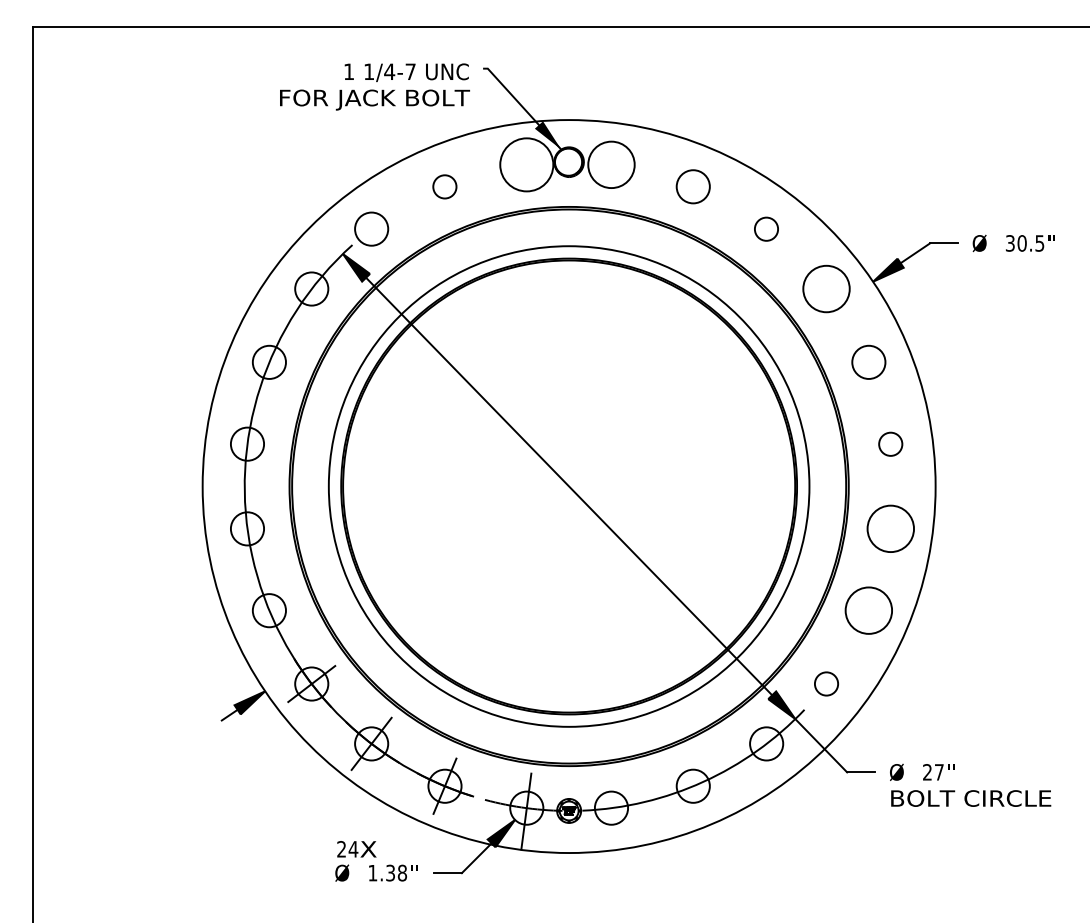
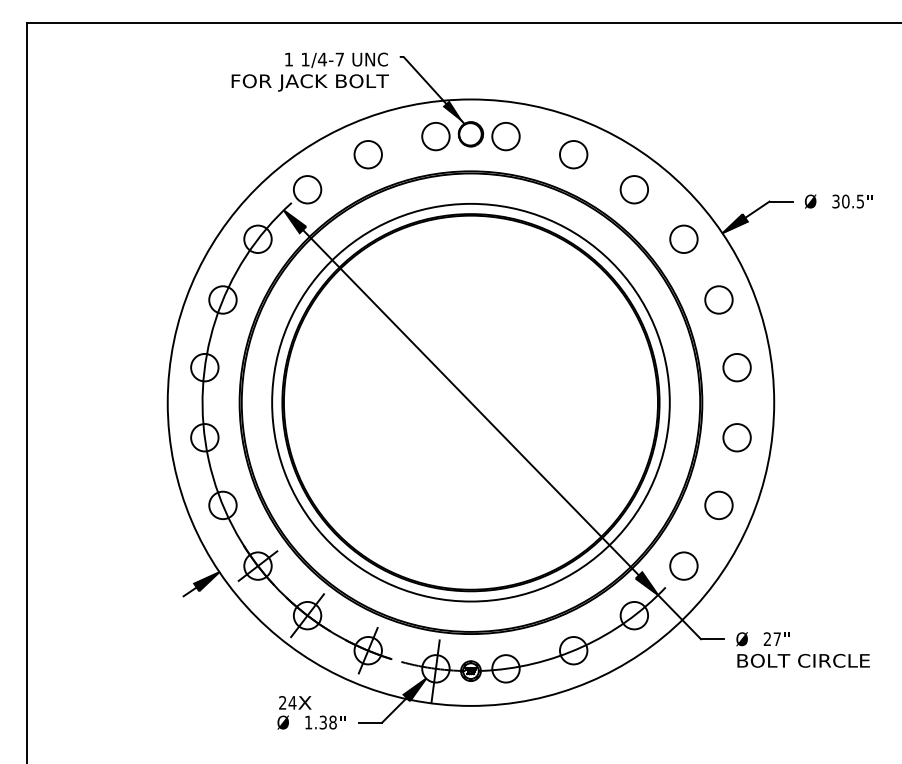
circle: (526, 164) -> (435, 136), size x0.62
circle: (610, 164) -> (505, 136), size x0.71
circle: (444, 186) -> (367, 154), size x1.43
circle: (765, 228) -> (633, 189), size x1.43
circle: (825, 289) -> (683, 239), size x0.71
circle: (890, 443) -> (736, 367), size x1.43
circle: (890, 528) -> (736, 437), size x0.71
circle: (868, 610) -> (718, 505), size x0.71
circle: (825, 683) -> (683, 565), size x1.43

